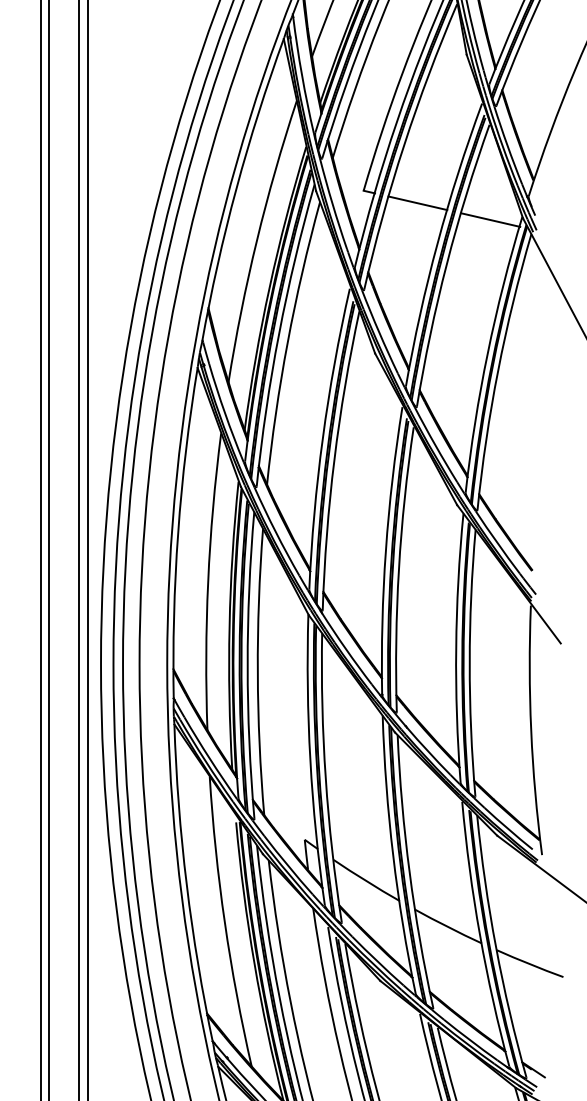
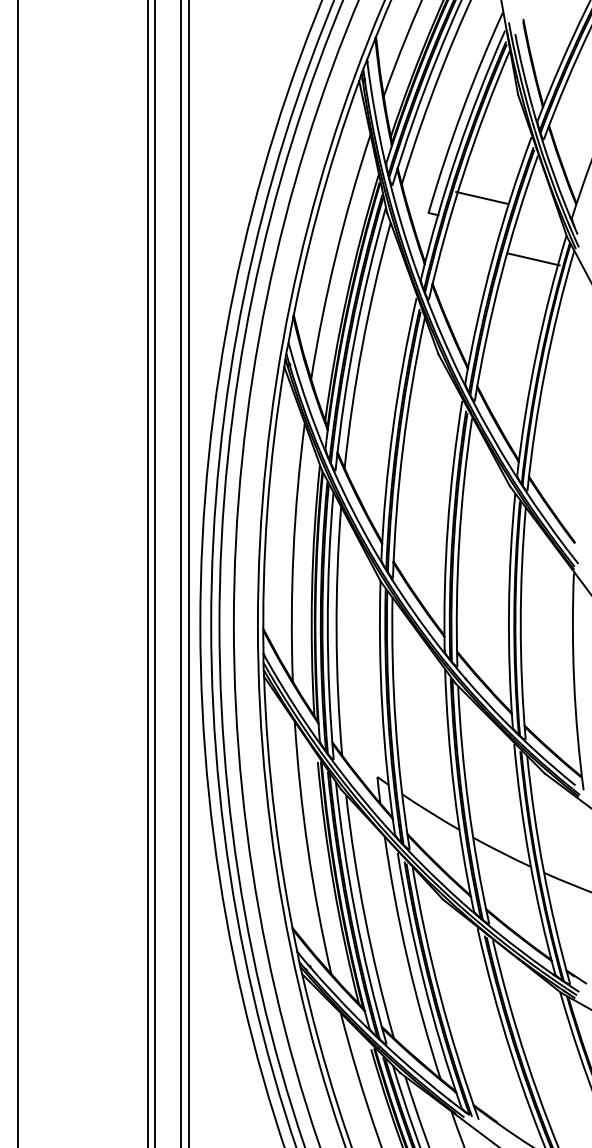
line: (417, 202) -> (481, 197), moved
line: (490, 220) -> (533, 259), moved

